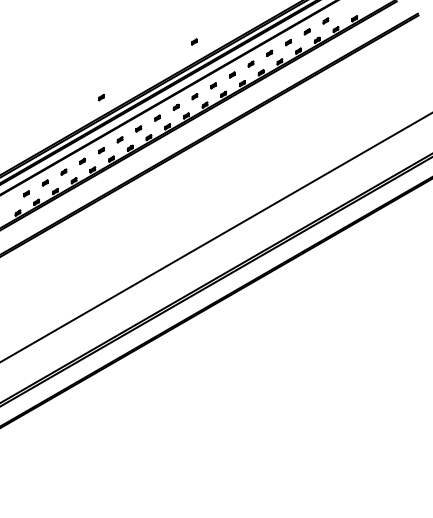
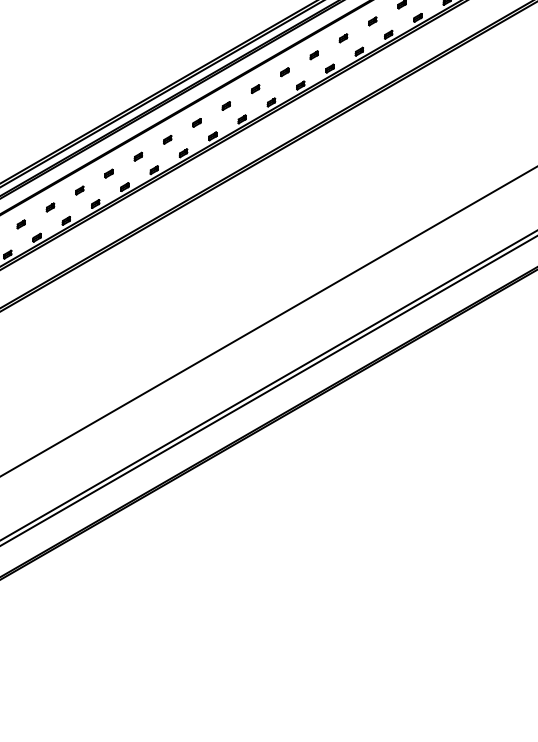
part: (194, 41) -> (225, 19), removed
part: (101, 97) -> (79, 107), removed

